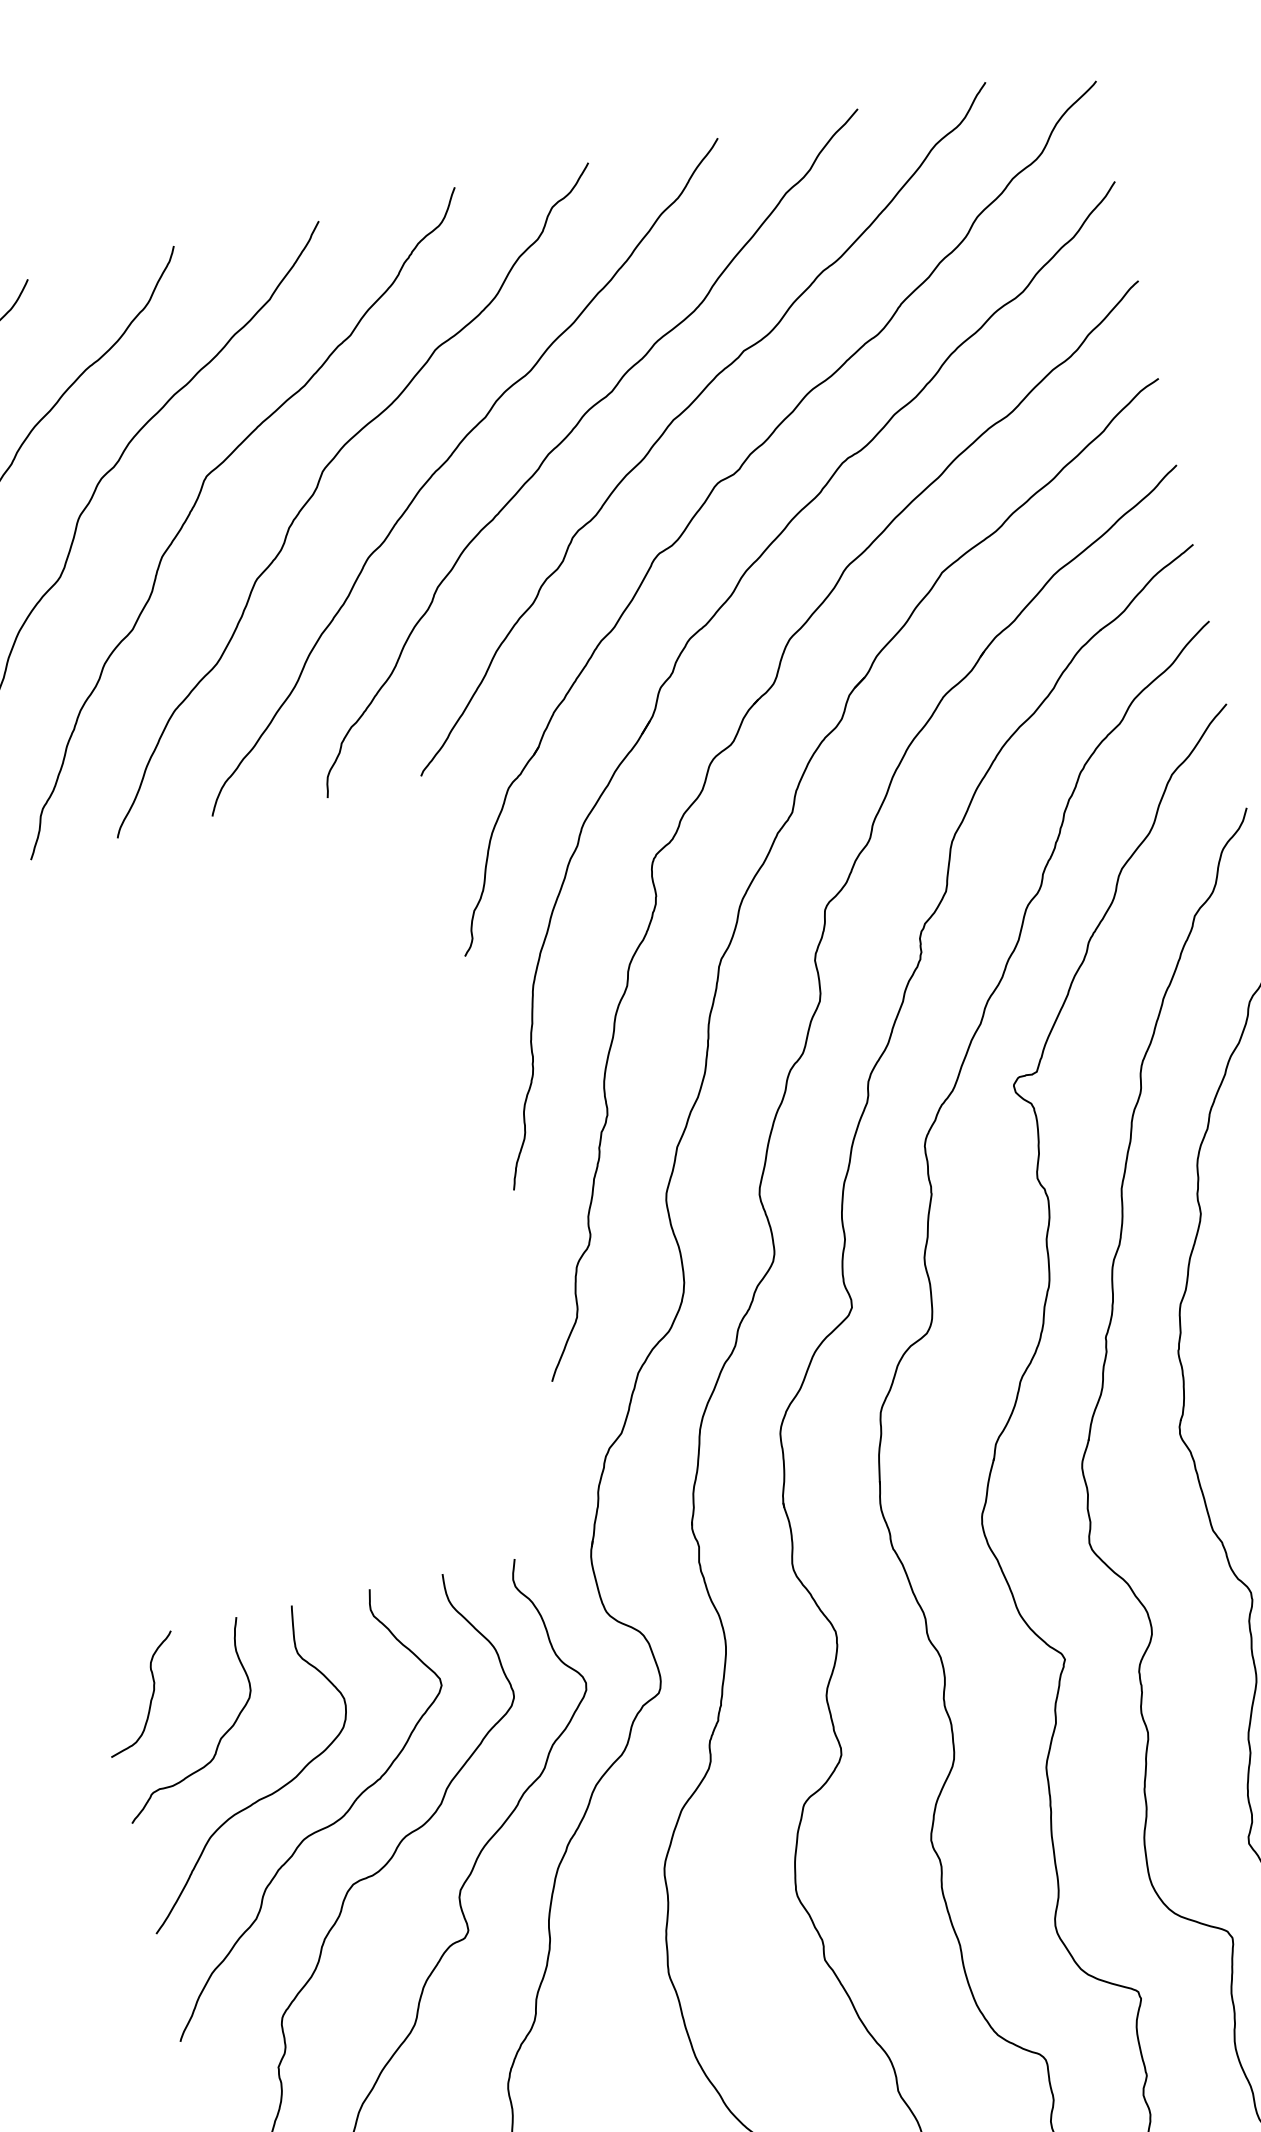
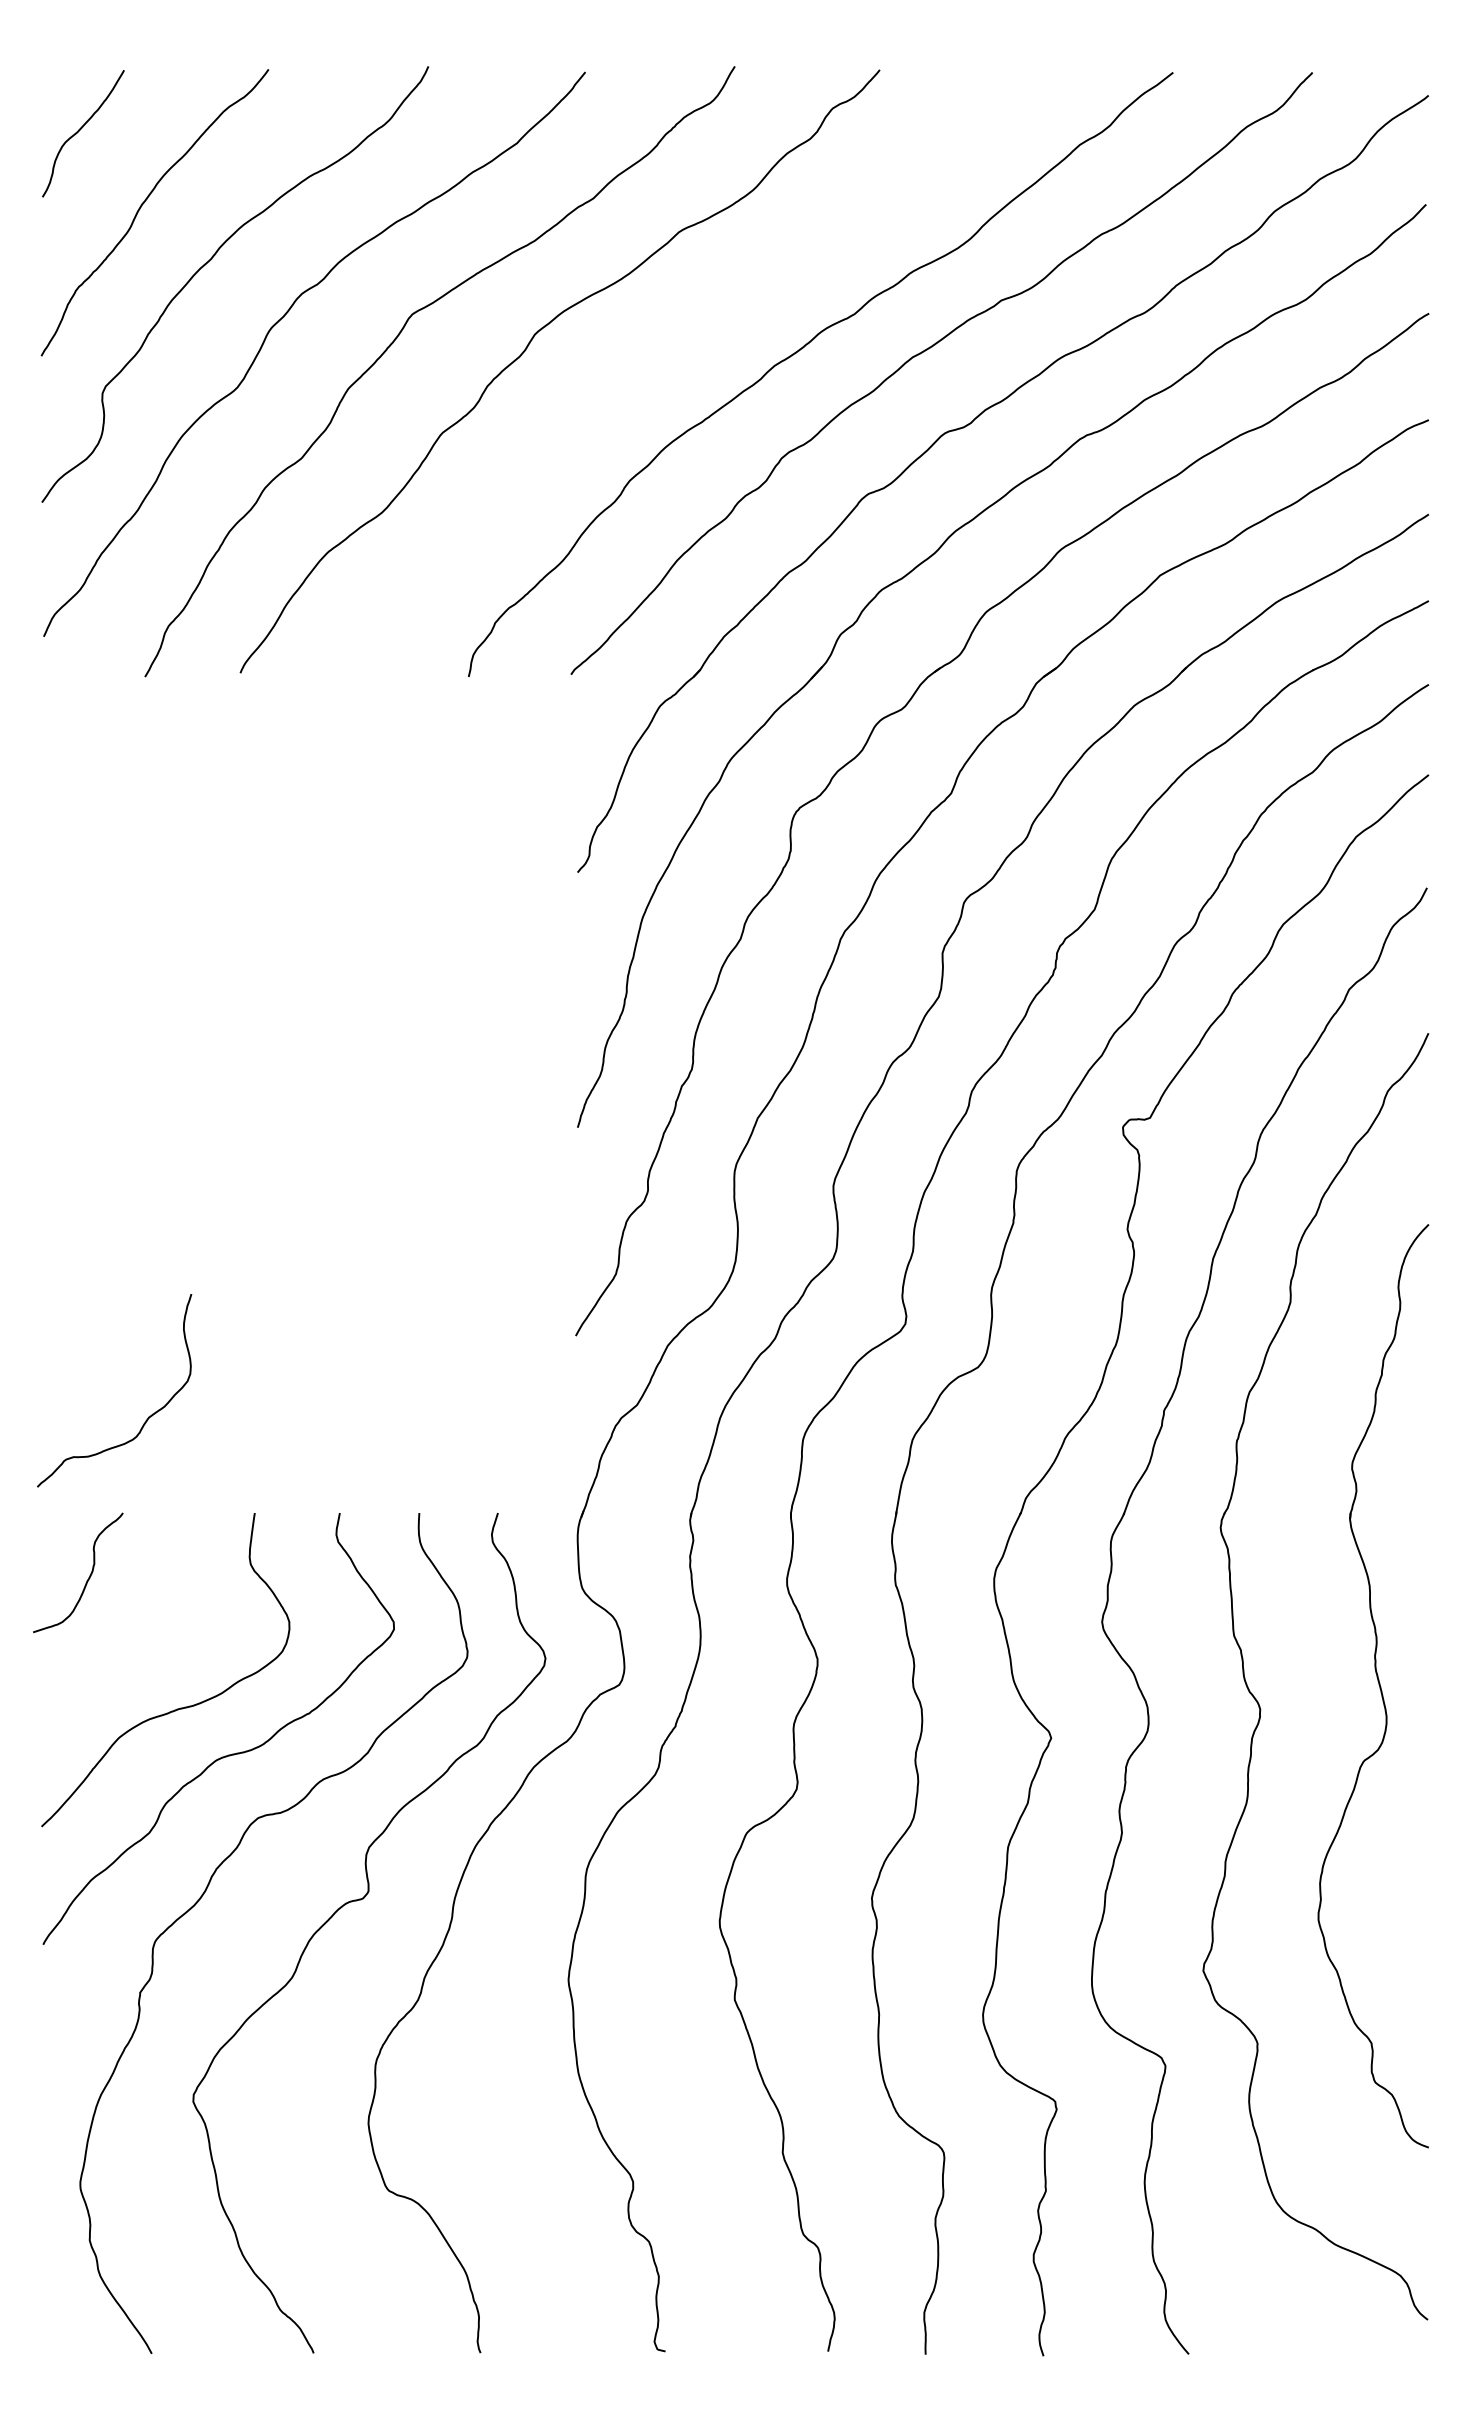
curve: (447, 461) -> (667, 351), removed
curve: (219, 1738) -> (147, 1417), moved

